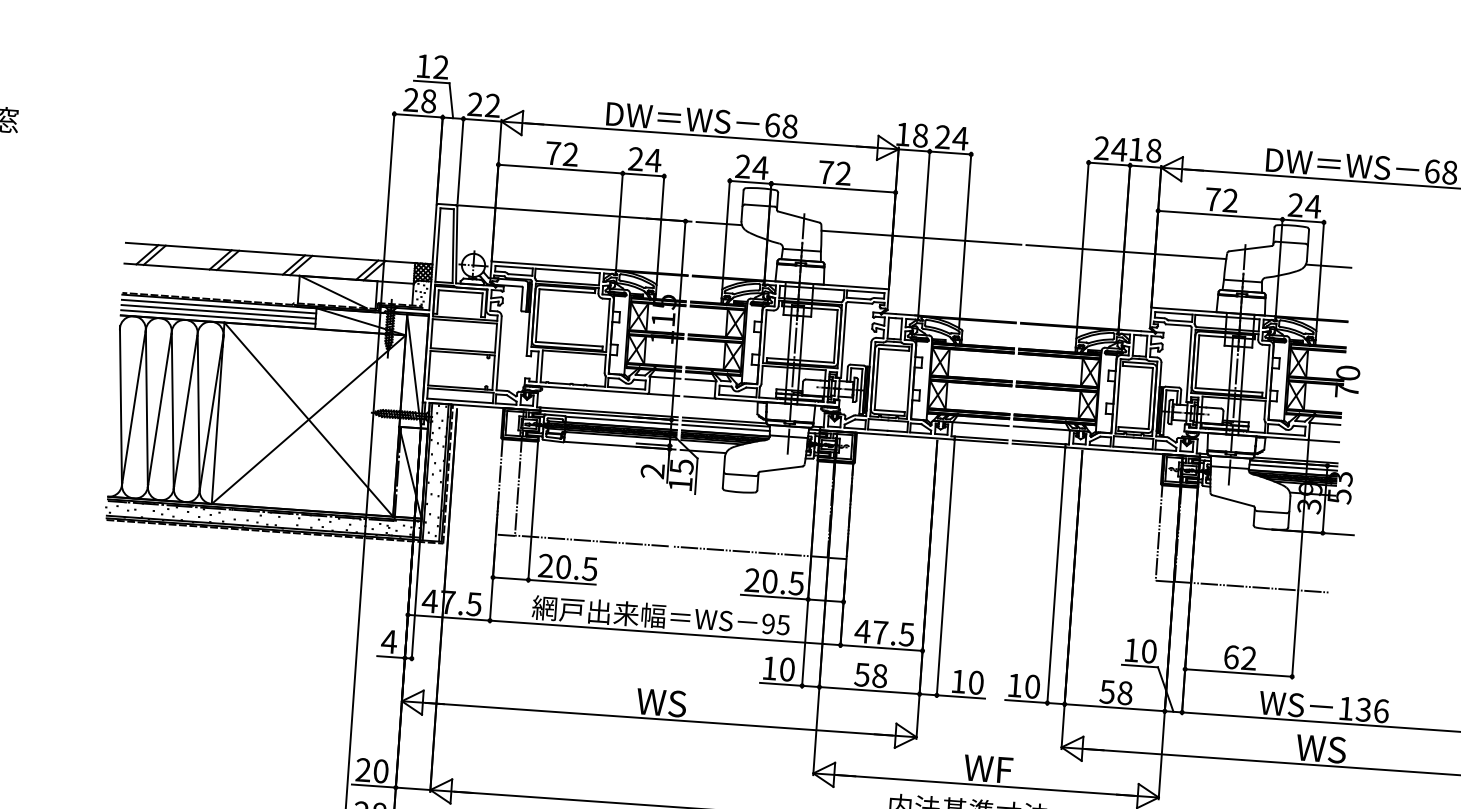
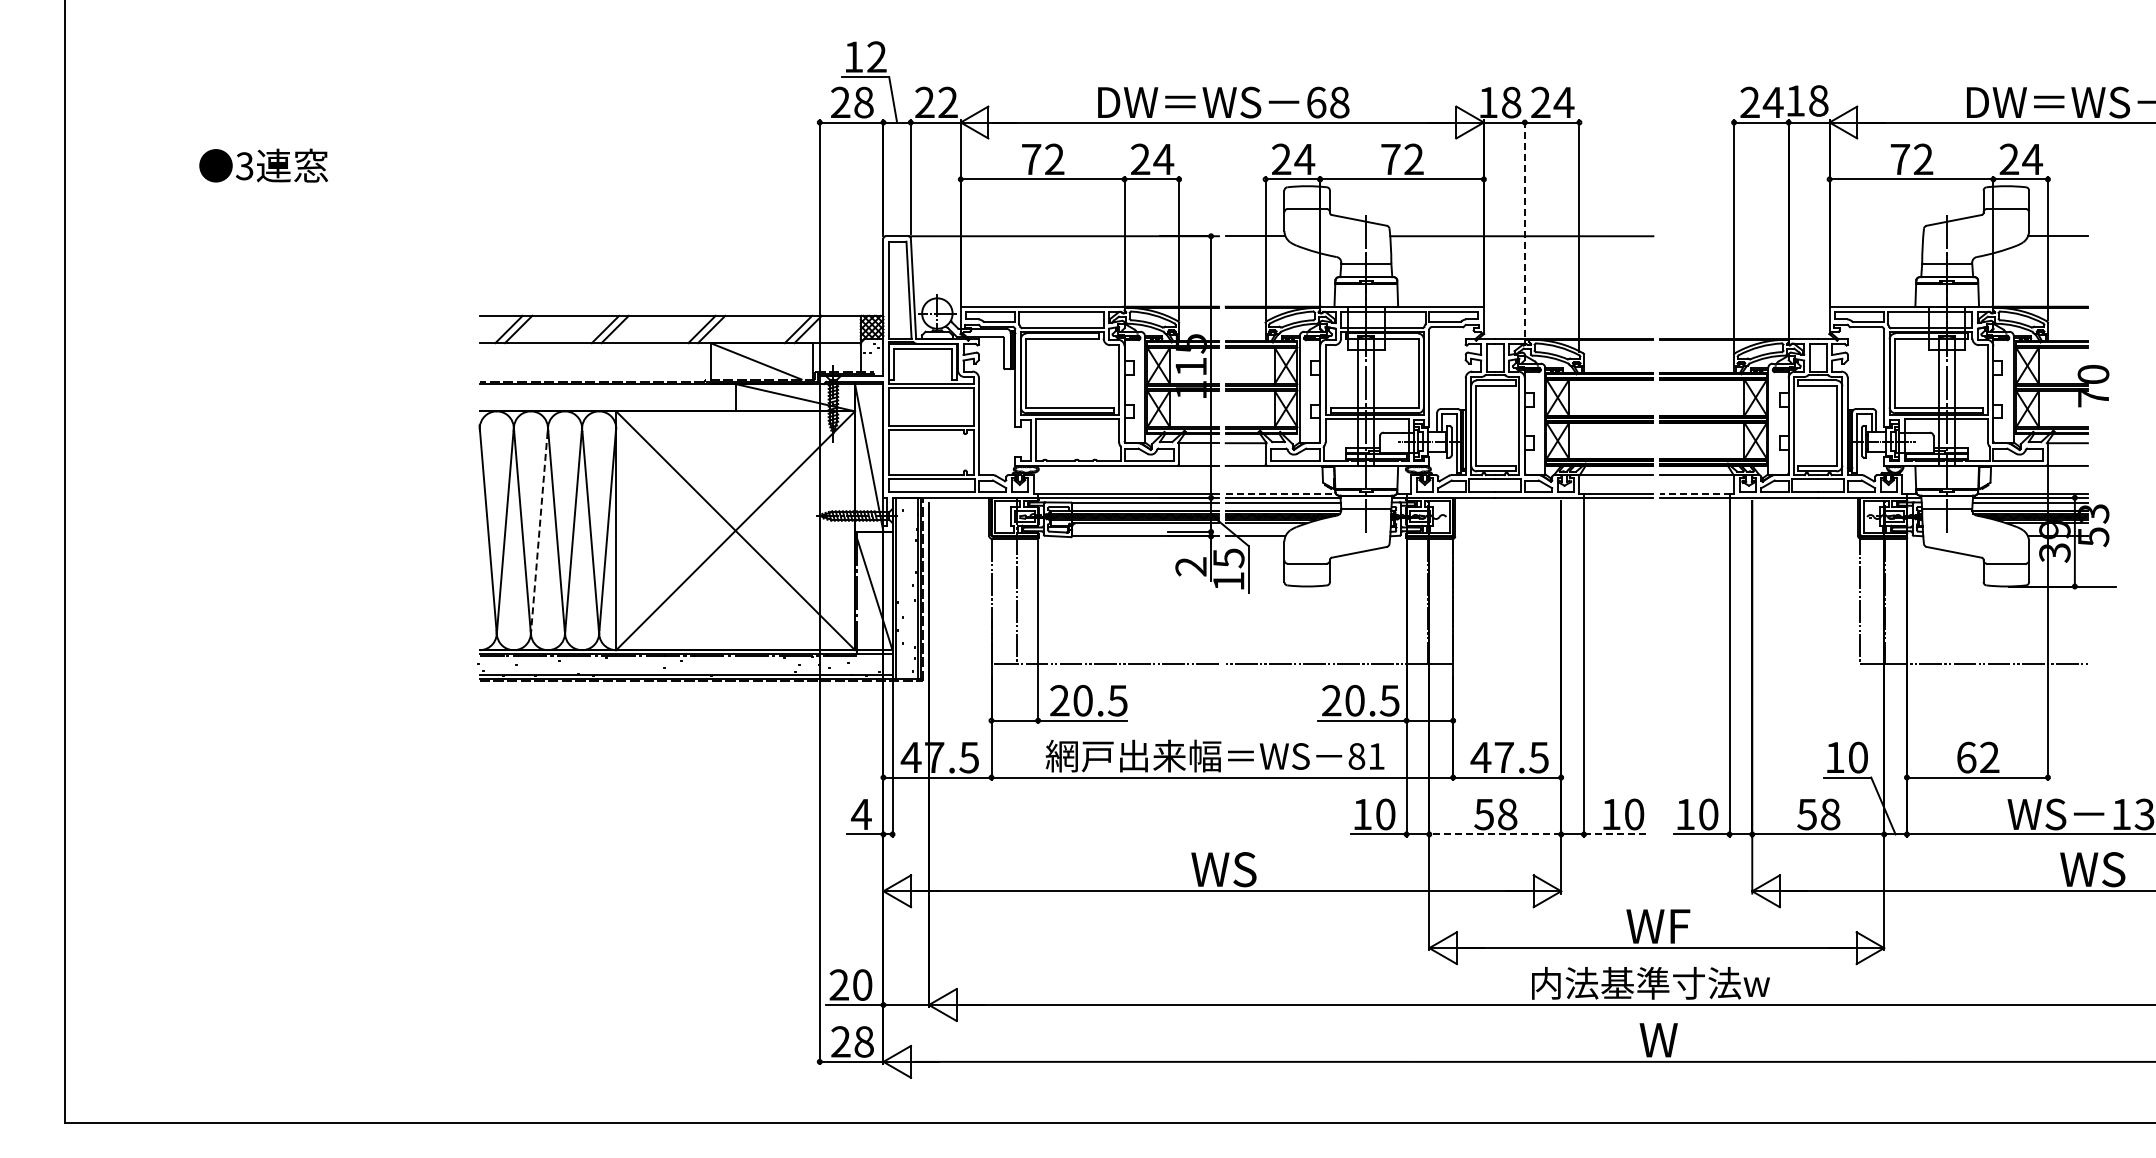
line: (923, 232) -> (1524, 228), solid -> dashed
line: (1126, 252) -> (1791, 236), removed
line: (218, 306) -> (607, 390), removed
line: (218, 311) -> (607, 397), removed
line: (218, 316) -> (607, 404), removed
line: (159, 411) -> (539, 533), solid -> dashed
line: (725, 420) -> (1281, 493), solid -> dashed
line: (1038, 442) -> (1694, 493), solid -> dashed
text: (775, 624) -> (1366, 756), 95 -> 81
line: (869, 690) -> (1495, 834), solid -> dashed
line: (960, 696) -> (1615, 834), solid -> dashed

